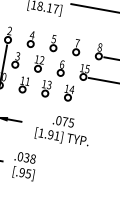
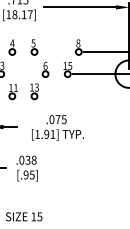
part: (76, 47) -> (56, 47), removed
part: (38, 64) -> (23, 69), removed
part: (68, 93) -> (56, 92), removed

